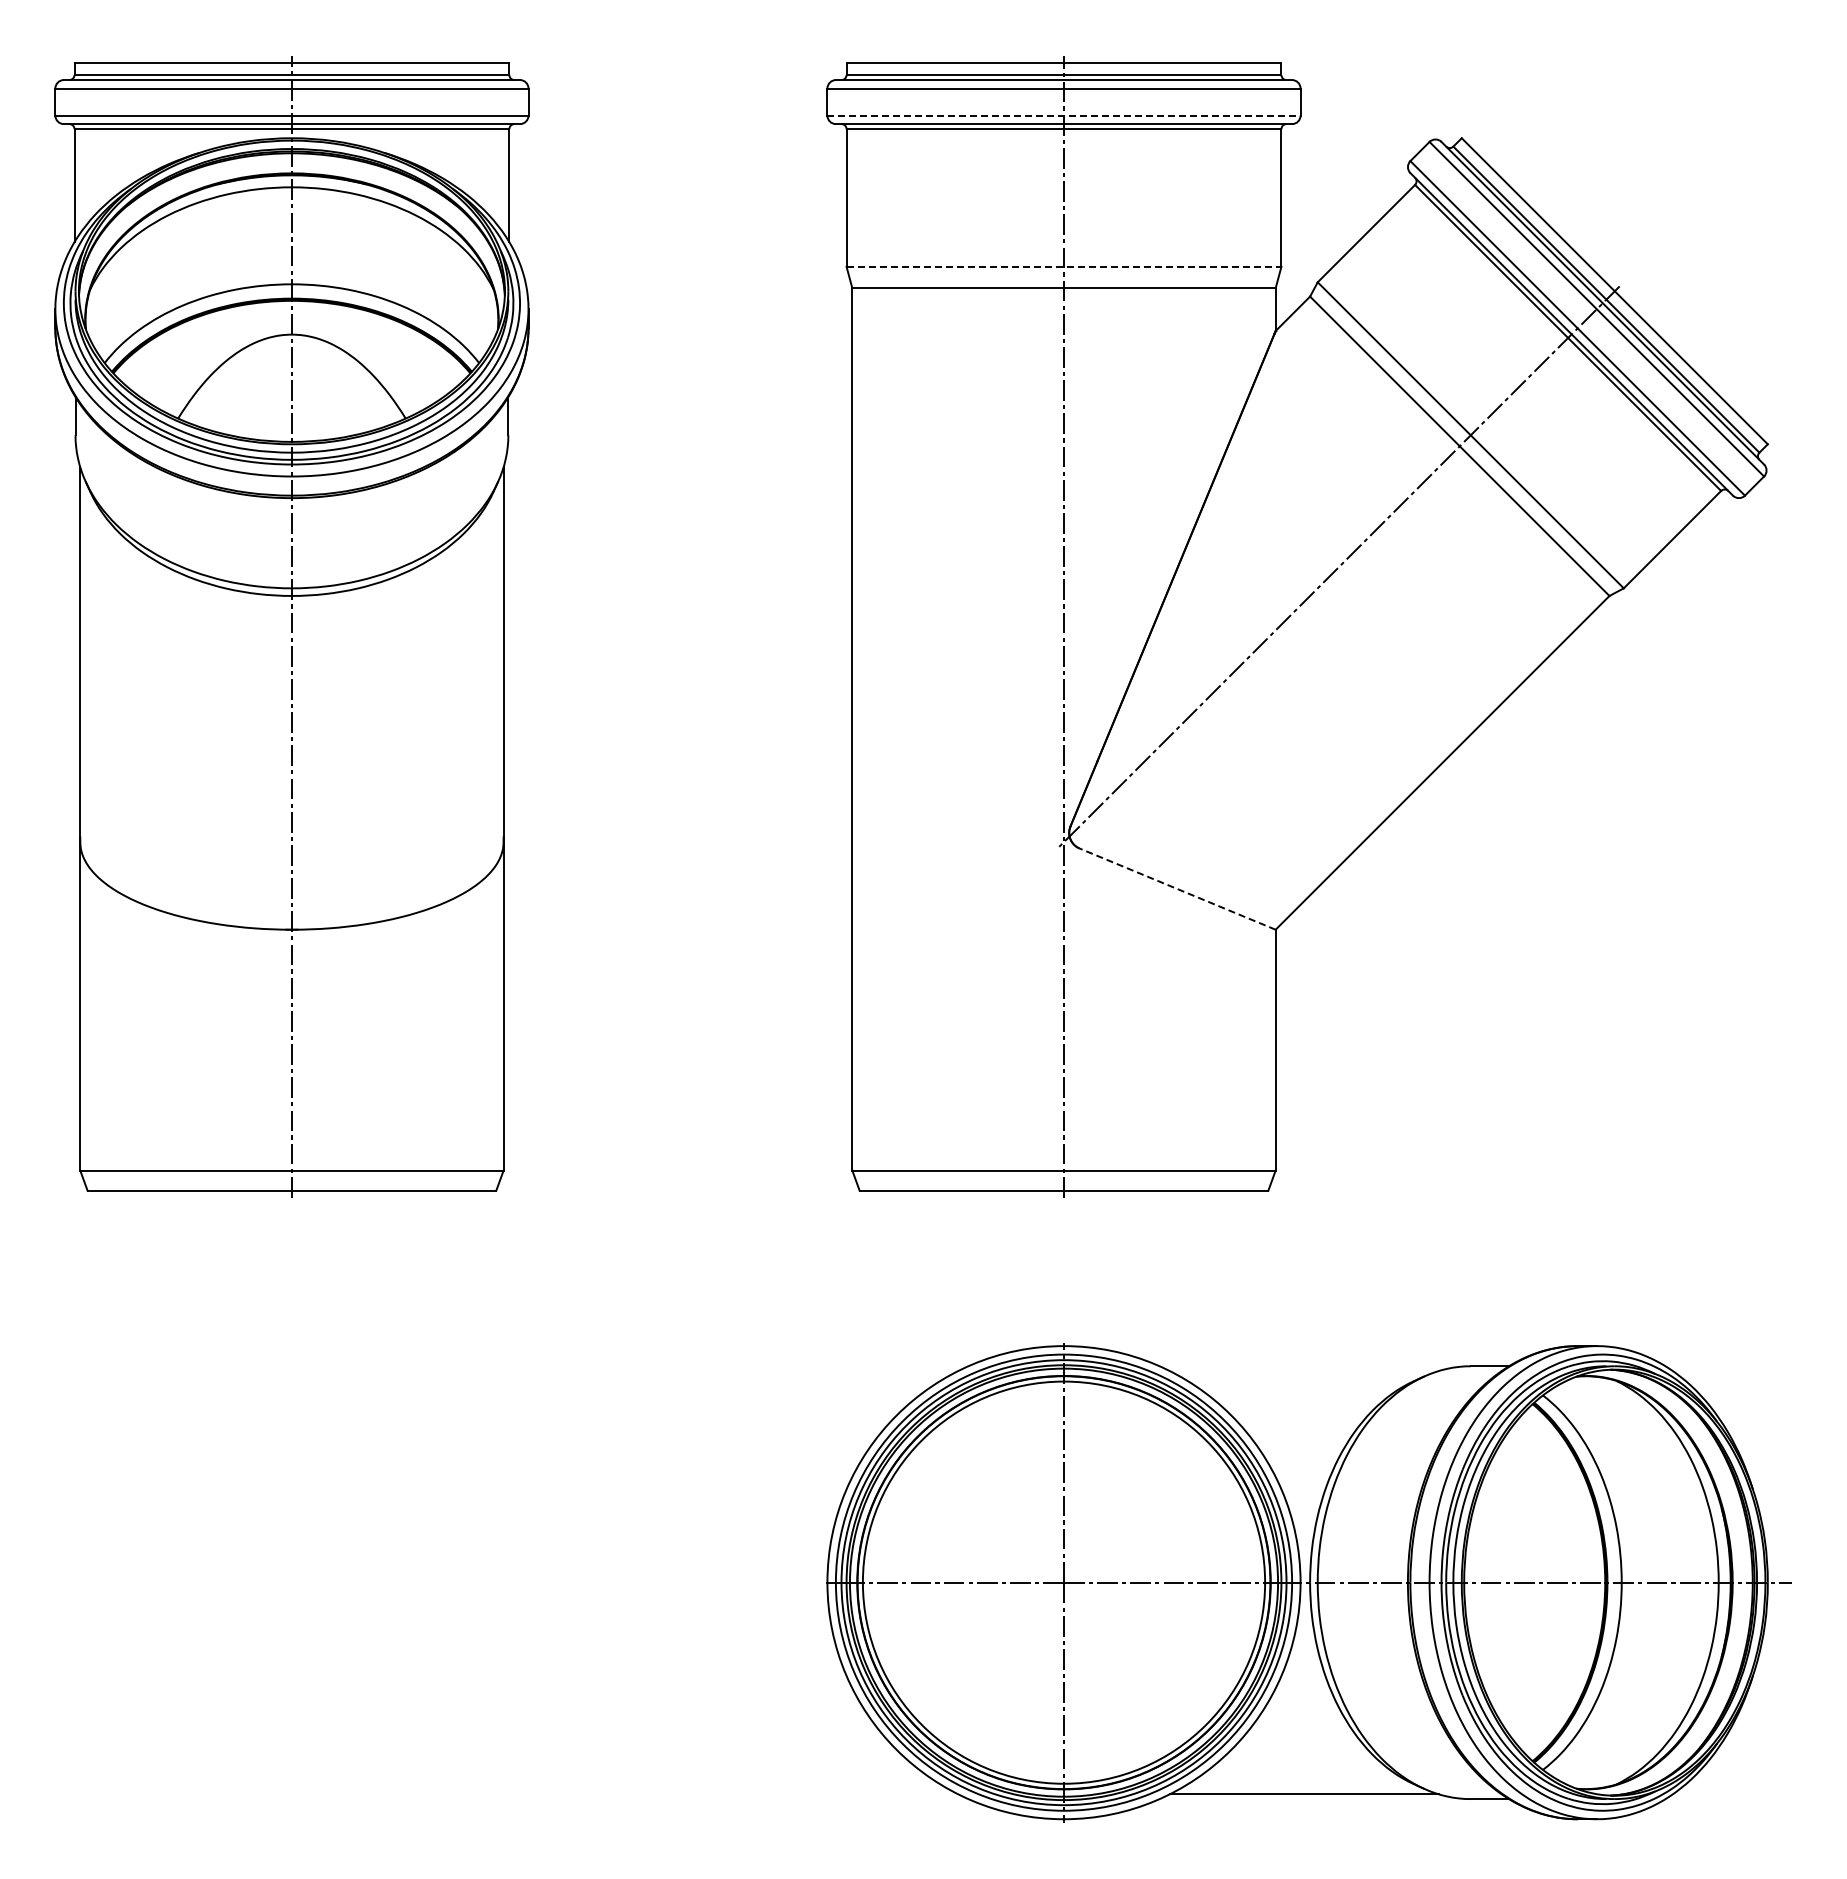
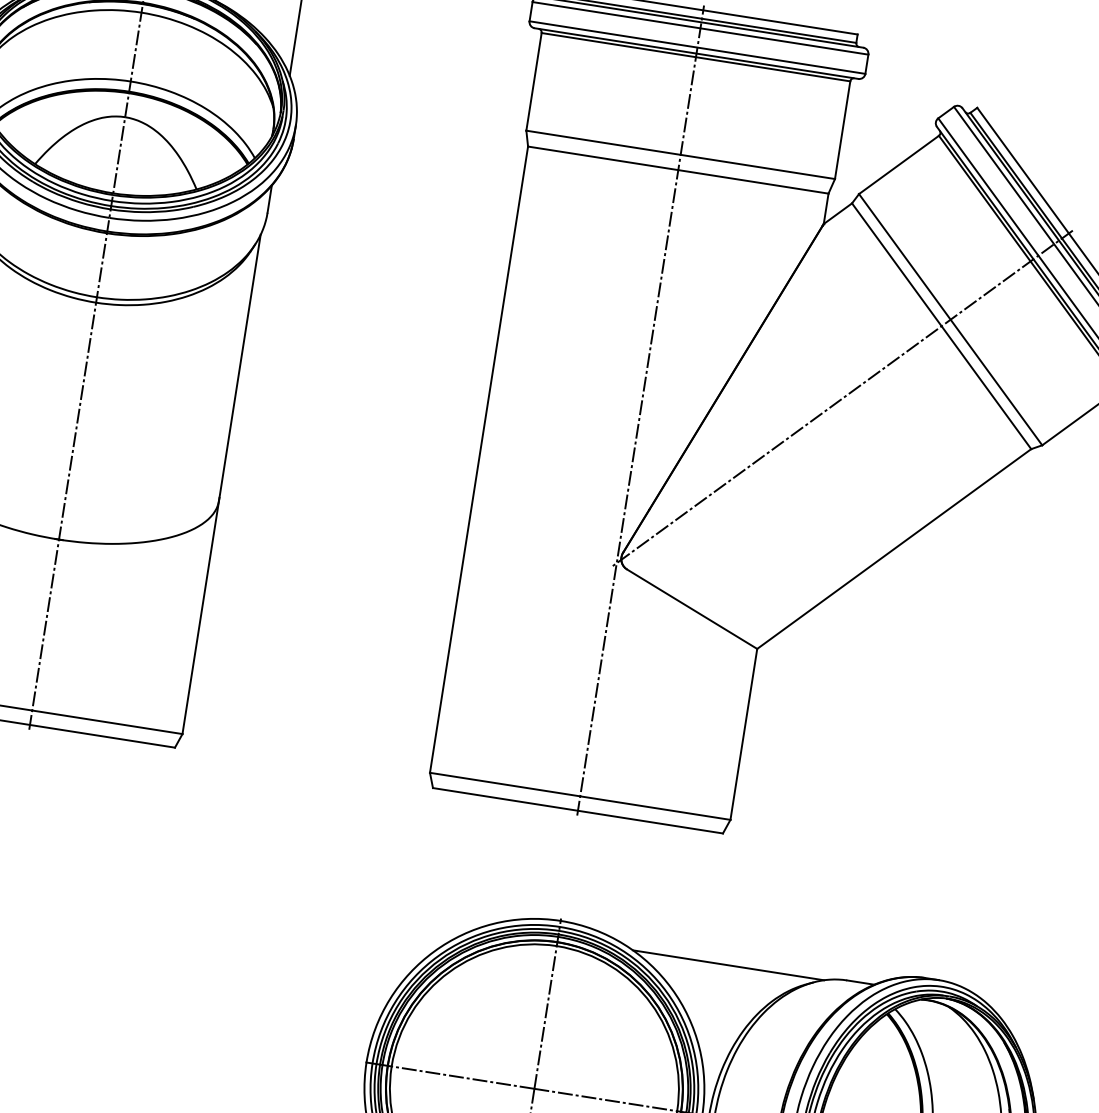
line: (1064, 115) -> (697, 47), dashed -> solid
line: (1064, 266) -> (681, 154), dashed -> solid
line: (1177, 888) -> (692, 608), dashed -> solid
line: (1303, 1371) -> (727, 965), added

